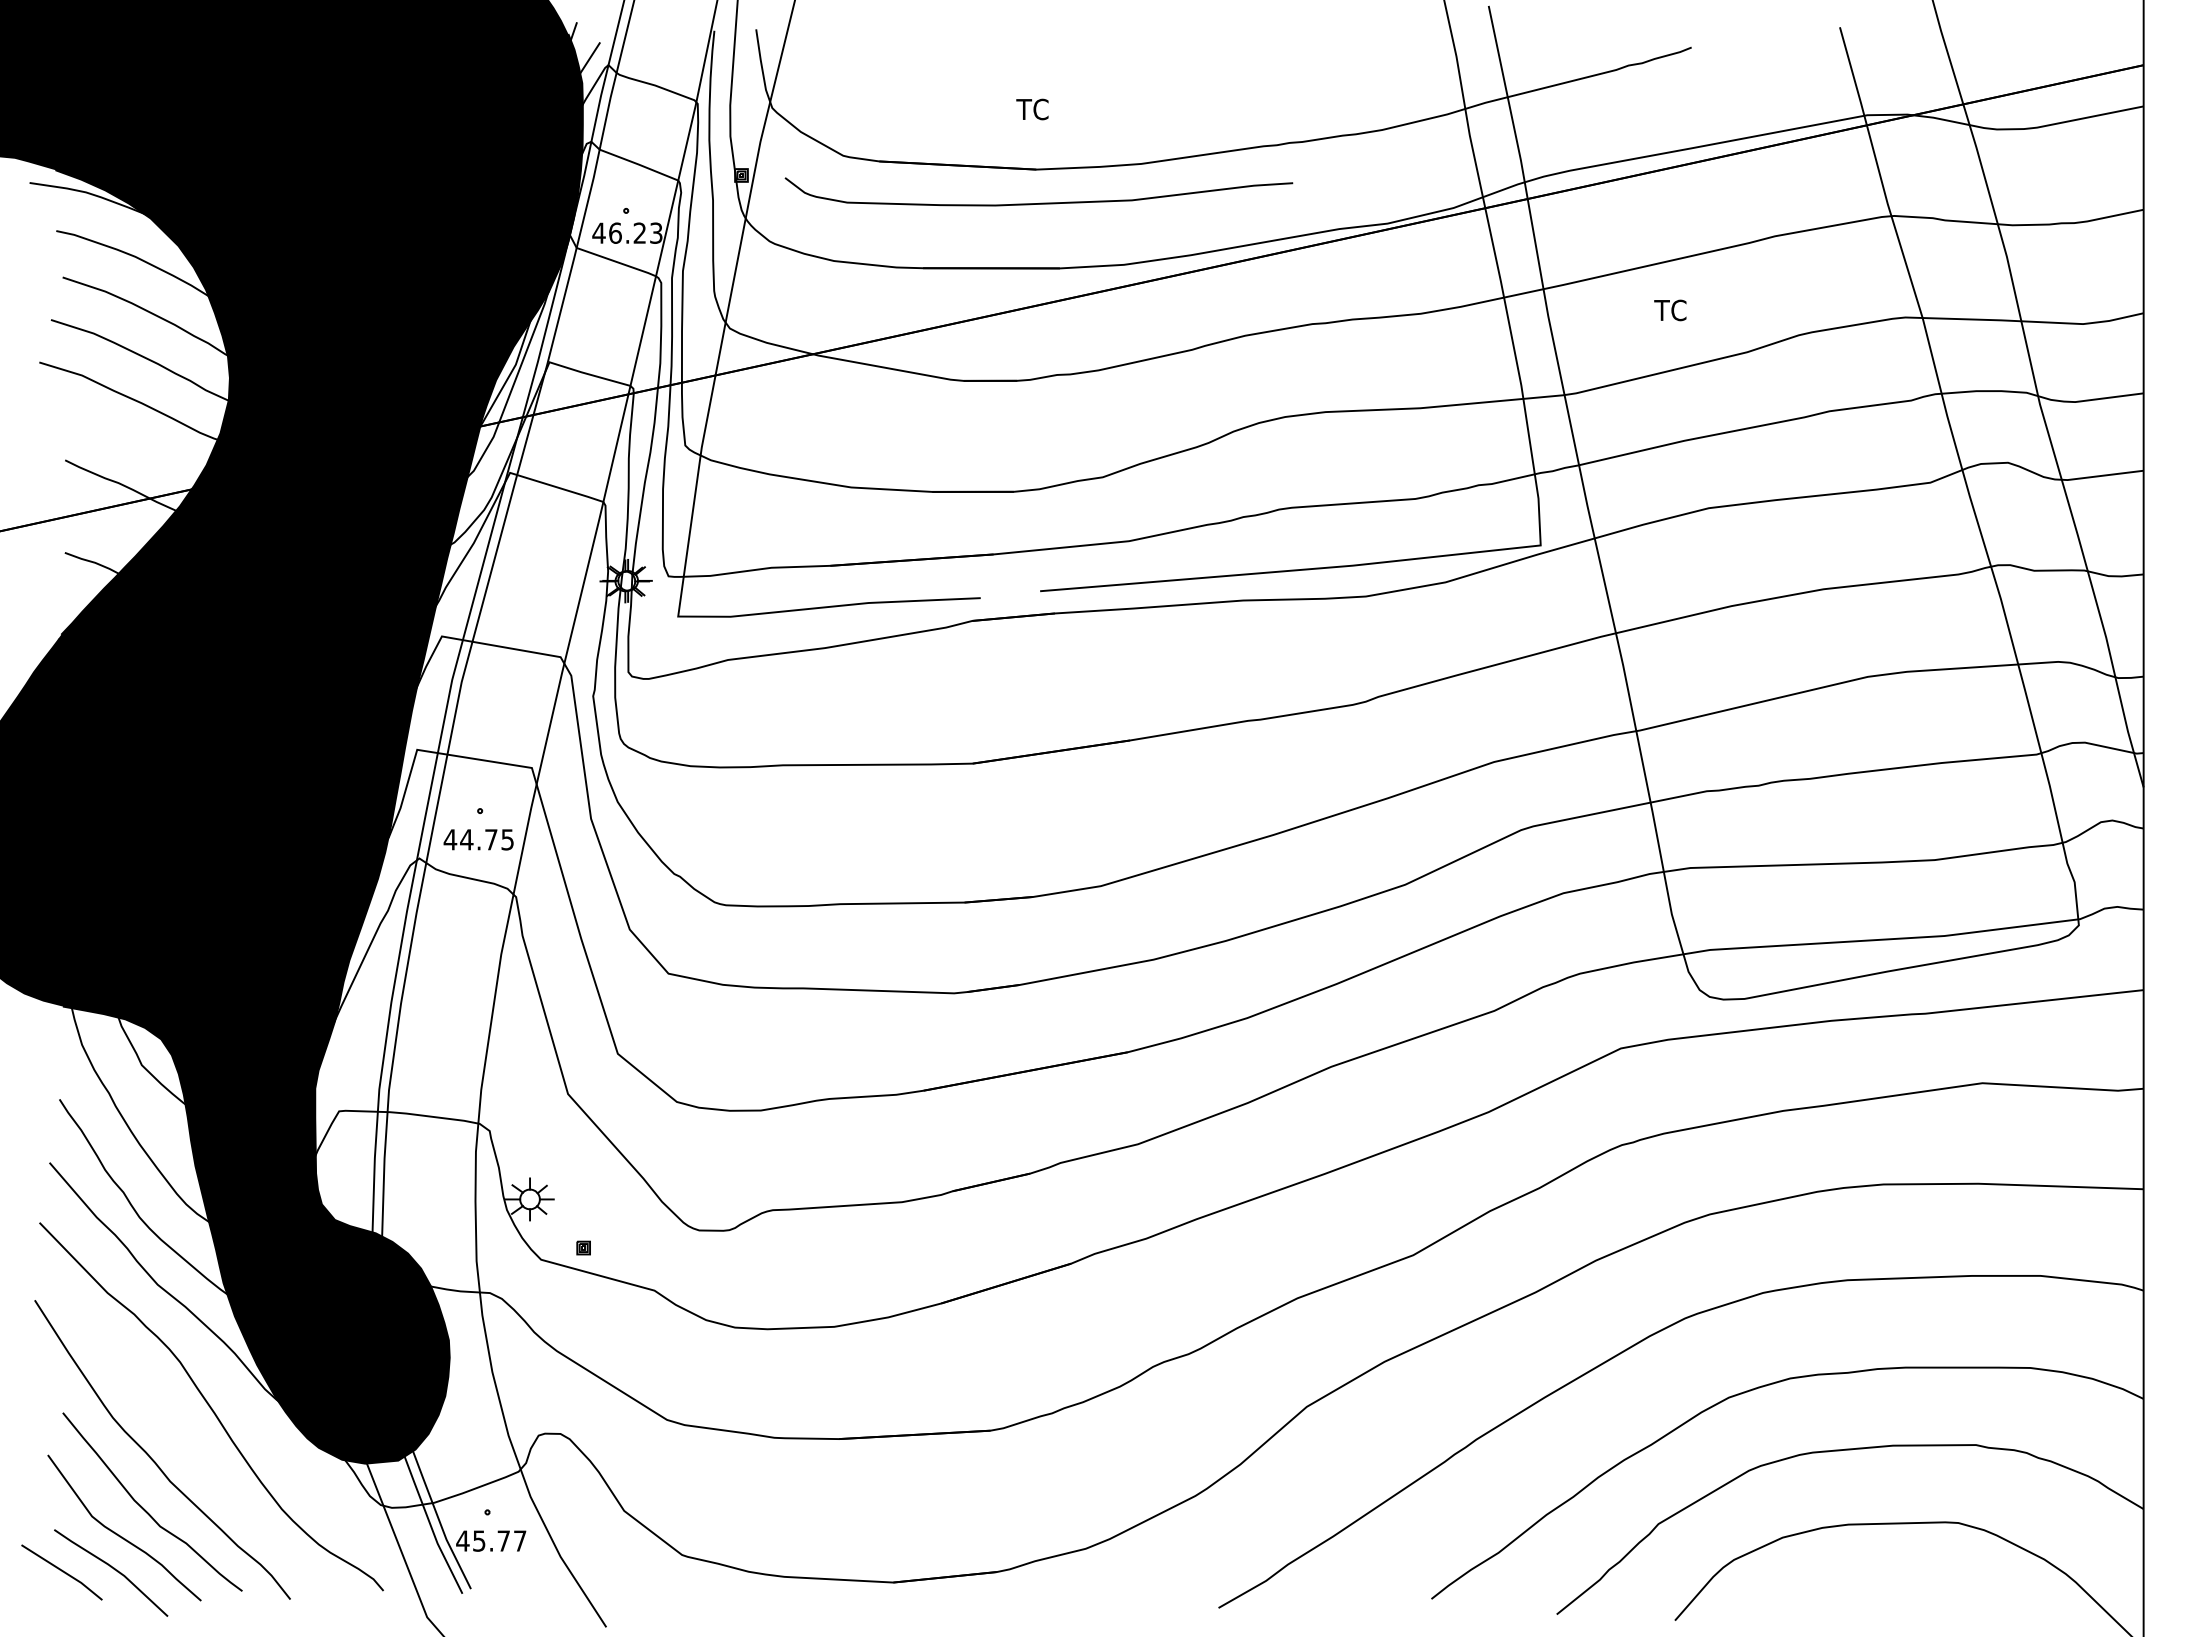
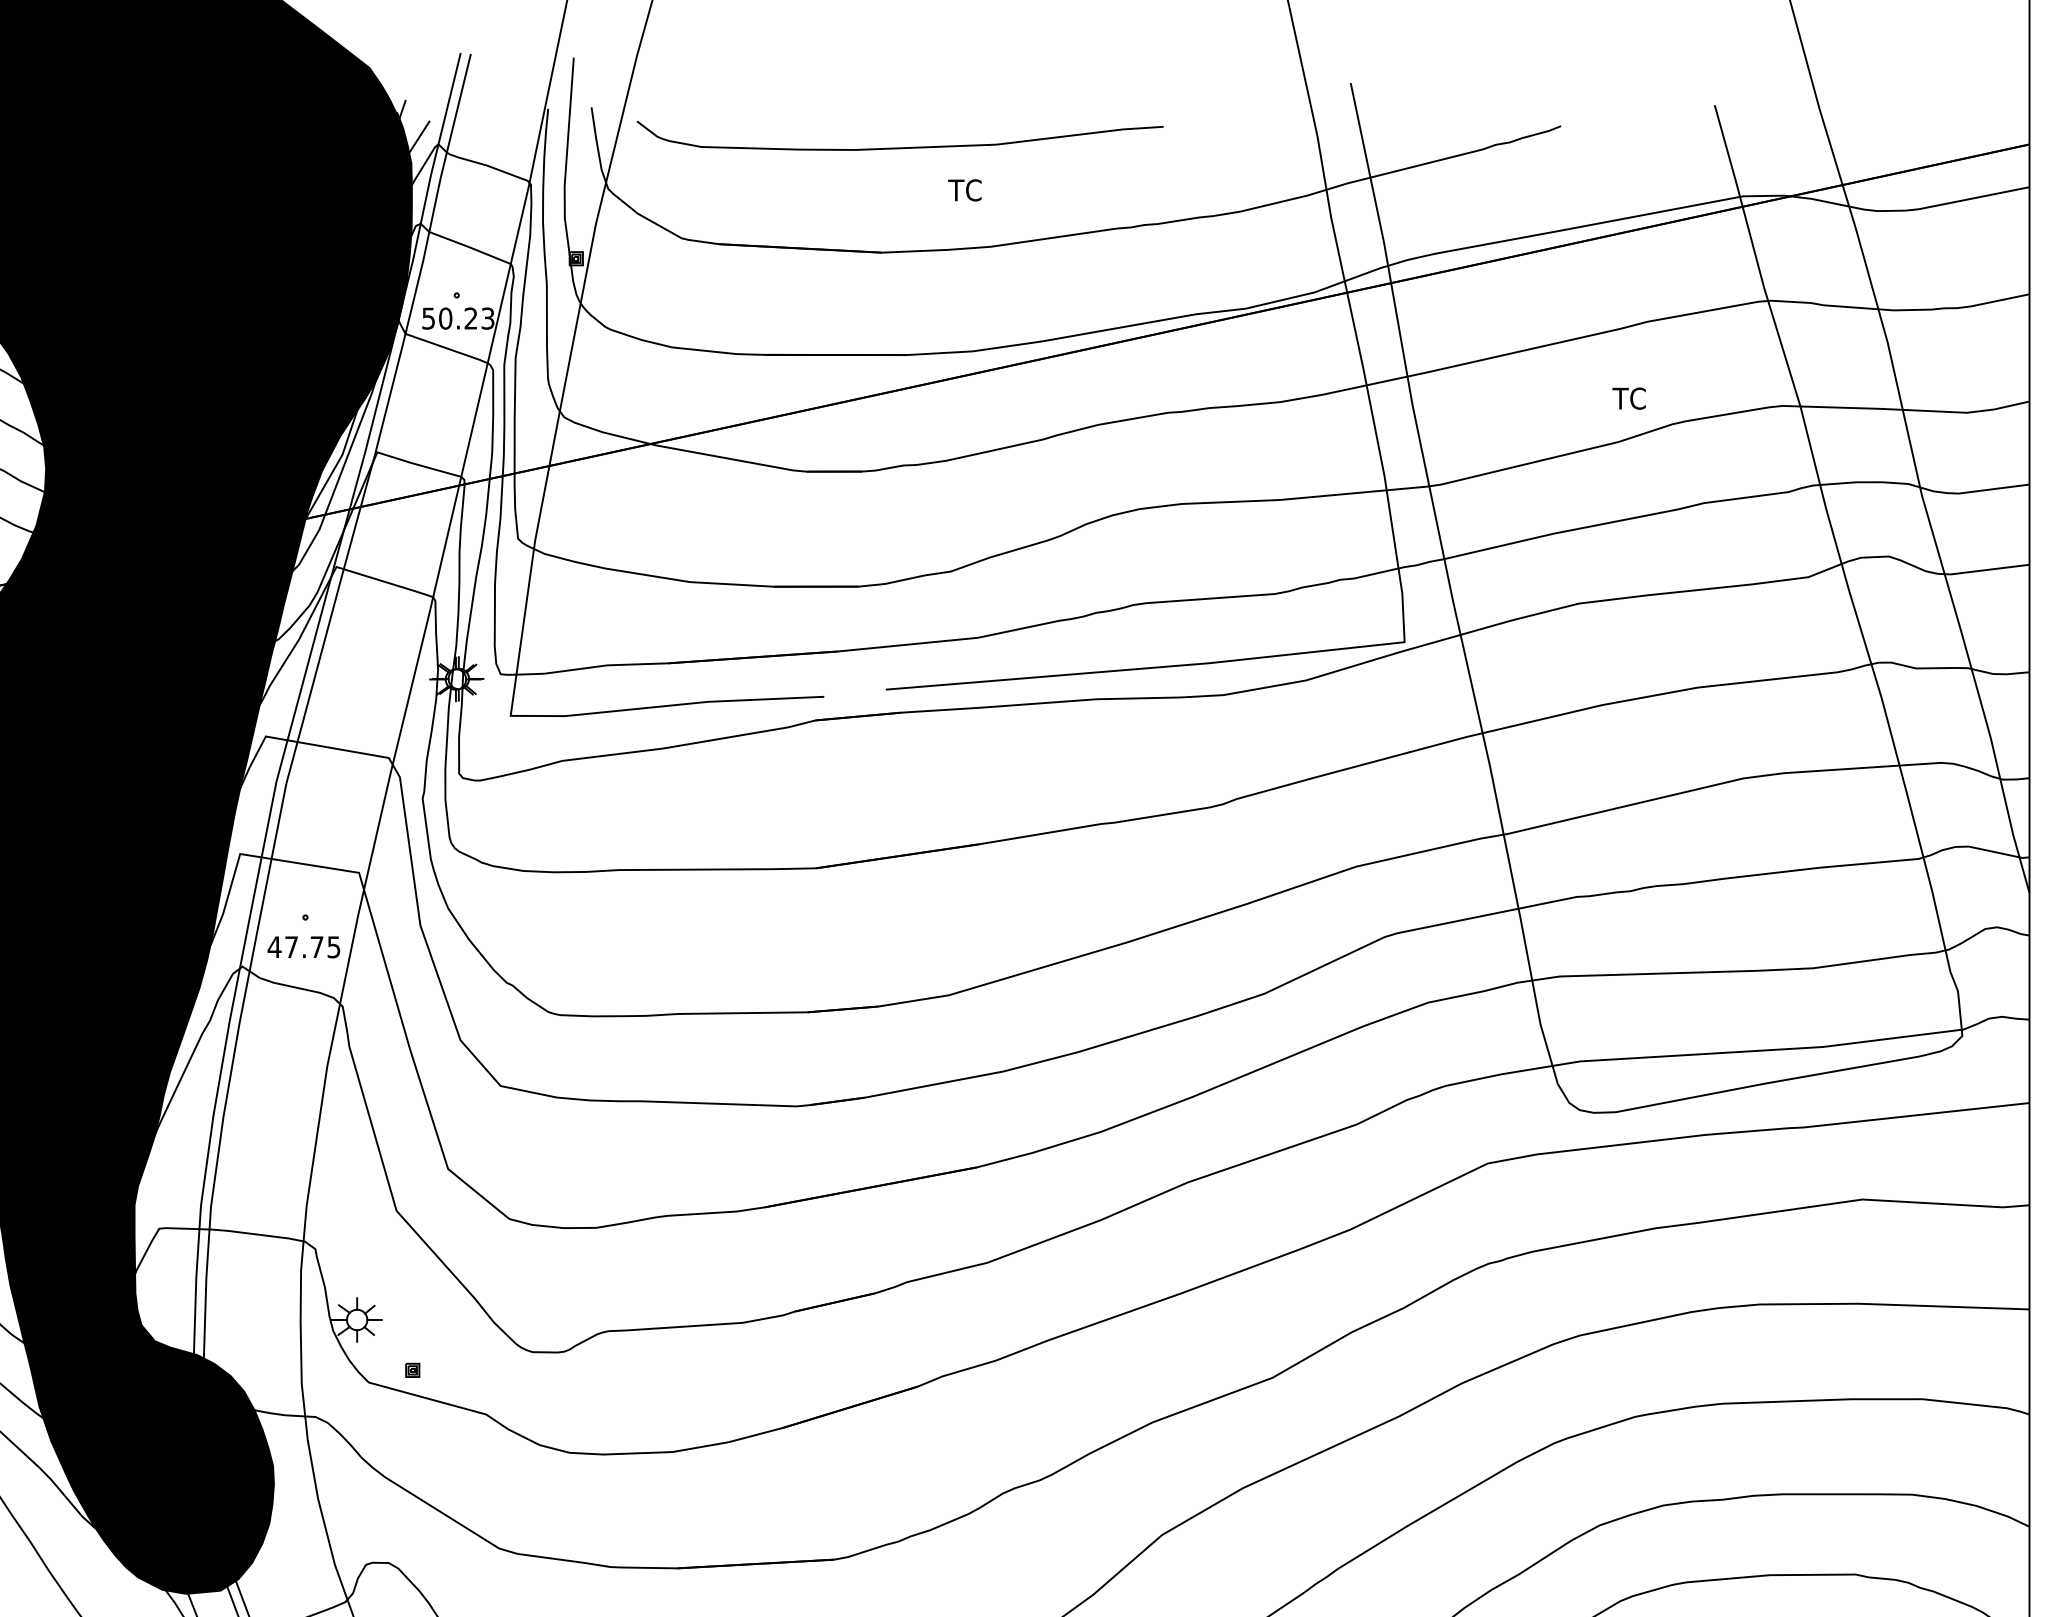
text: (1032, 109) -> (964, 190), moved
curve: (1040, 202) -> (901, 146), moved
text: (606, 232) -> (436, 317), 46.23 -> 50.23
text: (1670, 310) -> (1629, 398), moved
text: (466, 839) -> (291, 946), 44.75 -> 47.75

